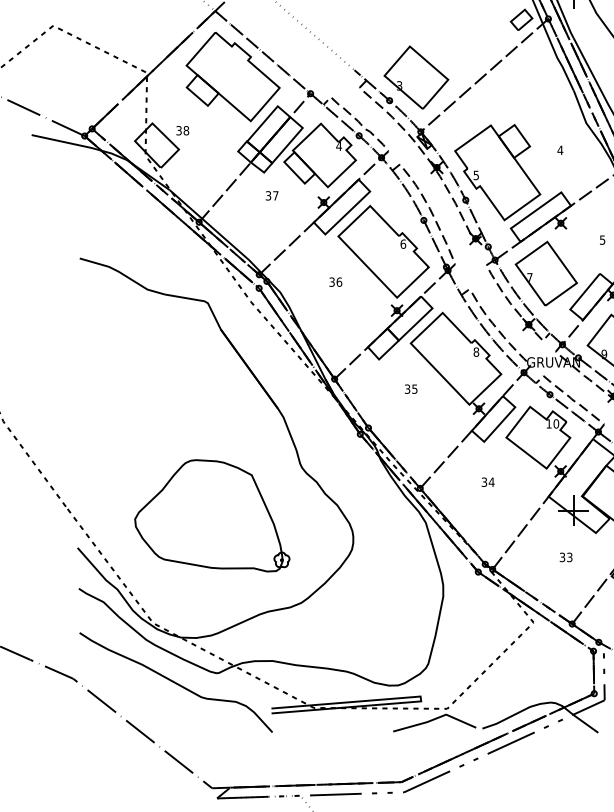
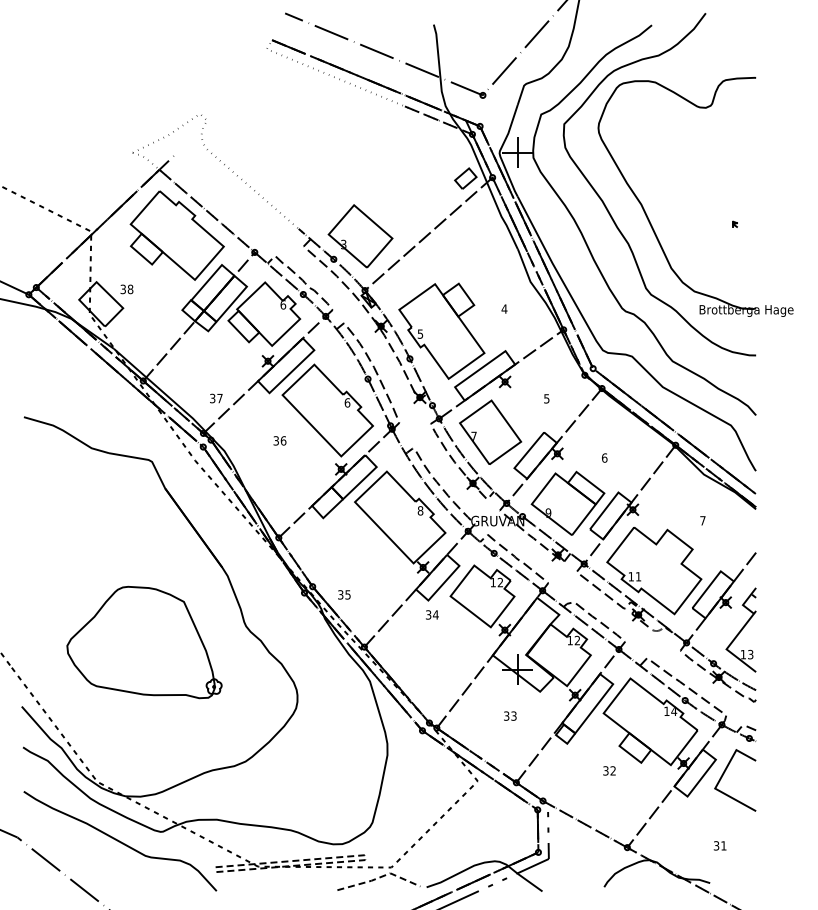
text: (339, 145) -> (283, 304), 4 -> 6
text: (272, 195) -> (216, 398), moved
text: (411, 388) -> (344, 594), moved
text: (556, 423) -> (500, 582), 10 -> 12
text: (488, 481) -> (432, 614), moved
part: (212, 515) -> (144, 642), moved
line: (421, 699) -> (365, 858), solid -> dashed
line: (435, 718) -> (379, 877), solid -> dashed

